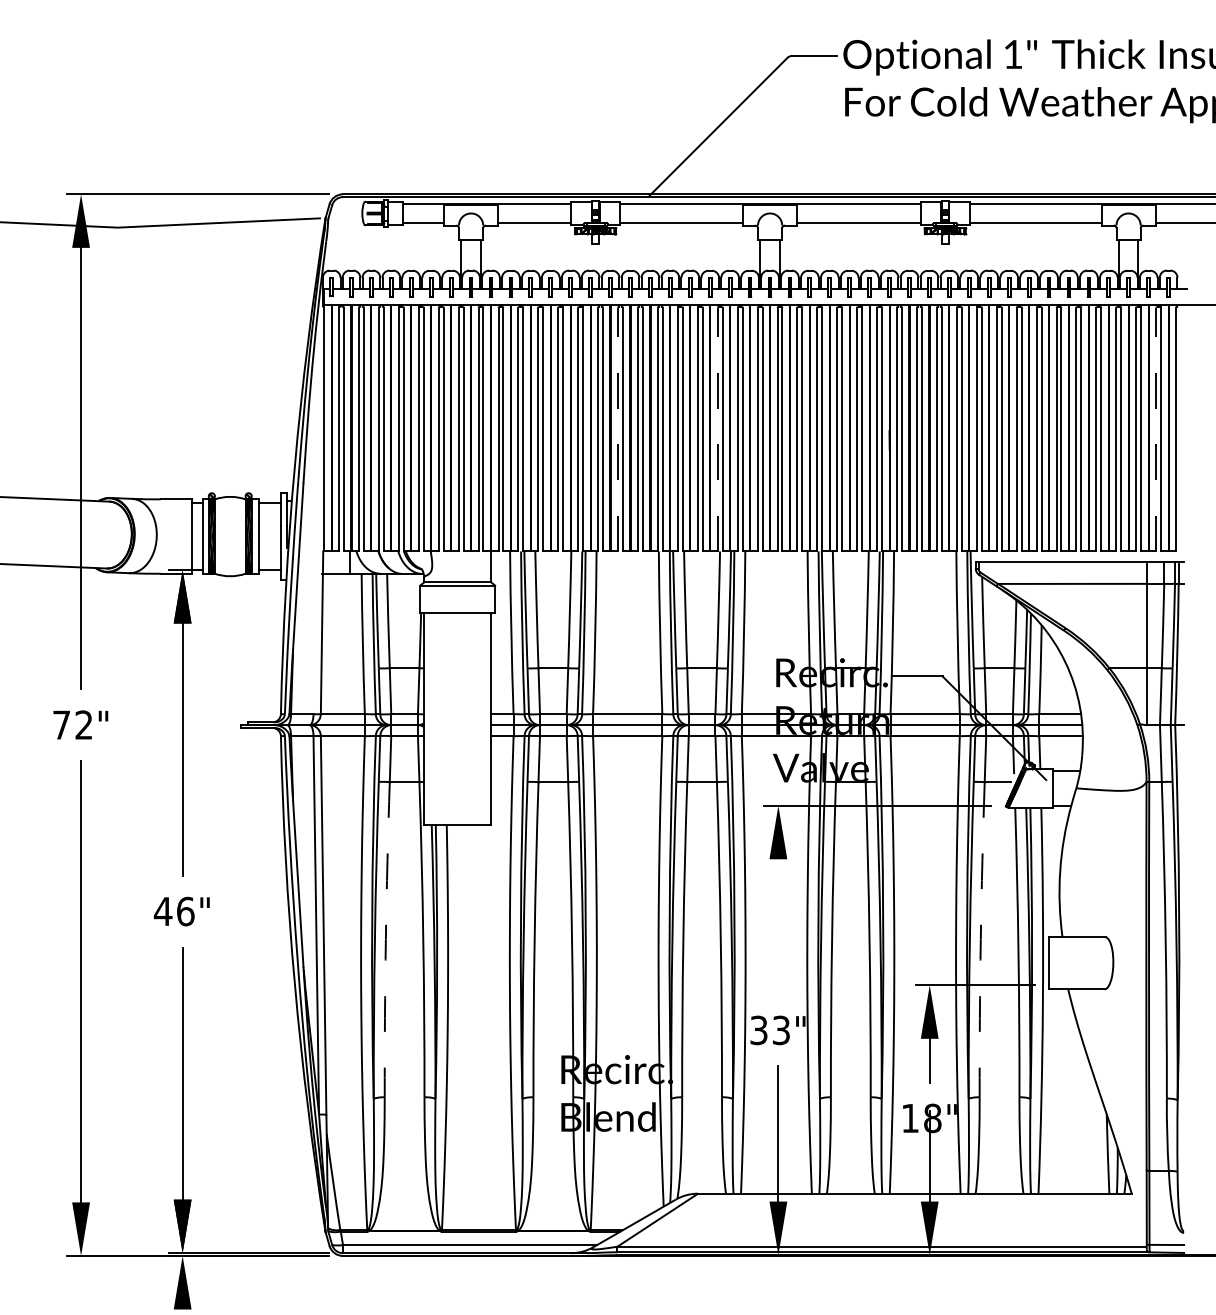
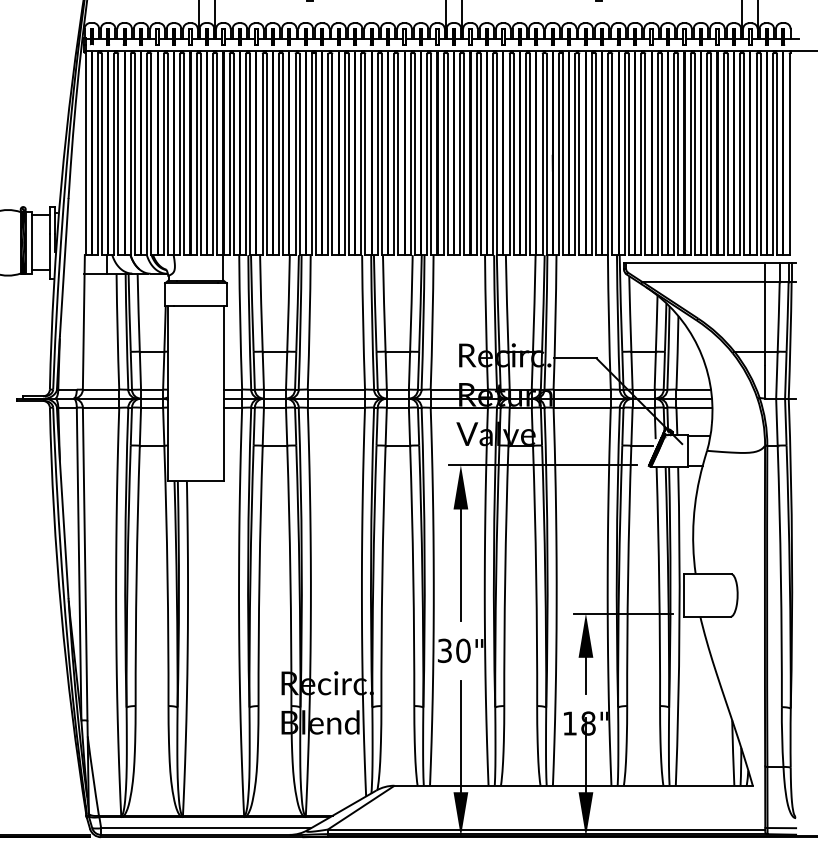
line: (618, 429) -> (328, 154), dashed -> solid
line: (717, 429) -> (410, 154), dashed -> solid
line: (1156, 429) -> (773, 154), dashed -> solid
line: (778, 926) -> (460, 565), added
arc: (385, 939) -> (136, 575), dashed -> solid
arc: (980, 939) -> (627, 575), dashed -> solid
text: (781, 1030) -> (463, 650), 33" -> 30"

